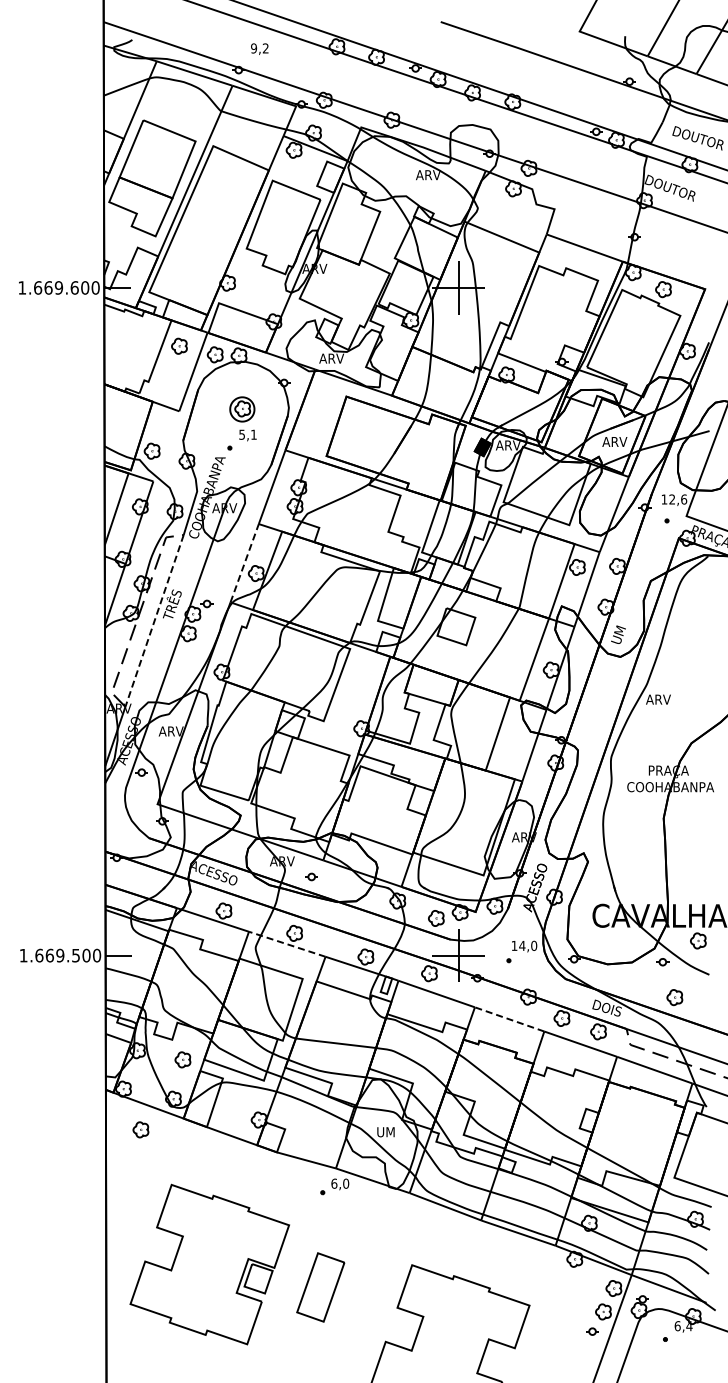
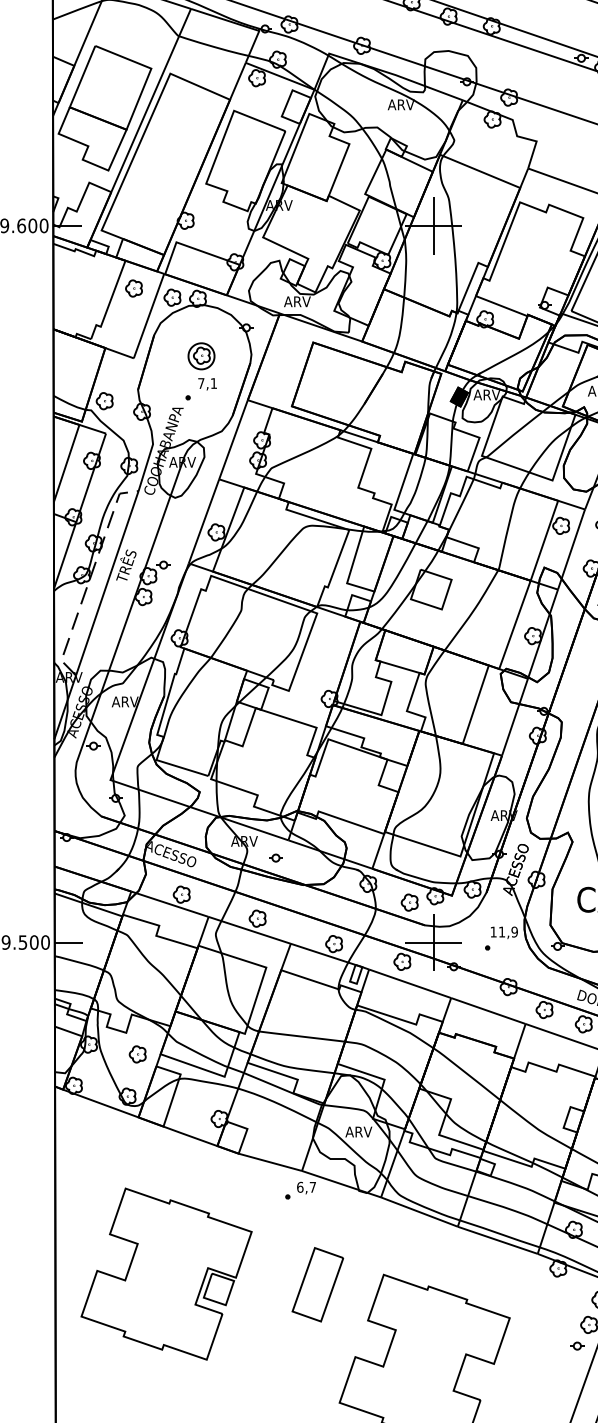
text: (241, 434) -> (200, 383), 5,1 -> 7,1
line: (244, 563) -> (203, 521), dashed -> solid
line: (154, 620) -> (107, 582), dashed -> solid
line: (286, 944) -> (248, 930), dashed -> solid
text: (527, 945) -> (507, 931), 14,0 -> 11,9
line: (509, 1019) -> (488, 1011), dashed -> solid
part: (140, 1129) -> (92, 1129), removed
text: (388, 1132) -> (358, 1132), UM -> ARV
text: (346, 1183) -> (313, 1187), 6,0 -> 6,7
part: (320, 1287) -> (317, 1284), moved

